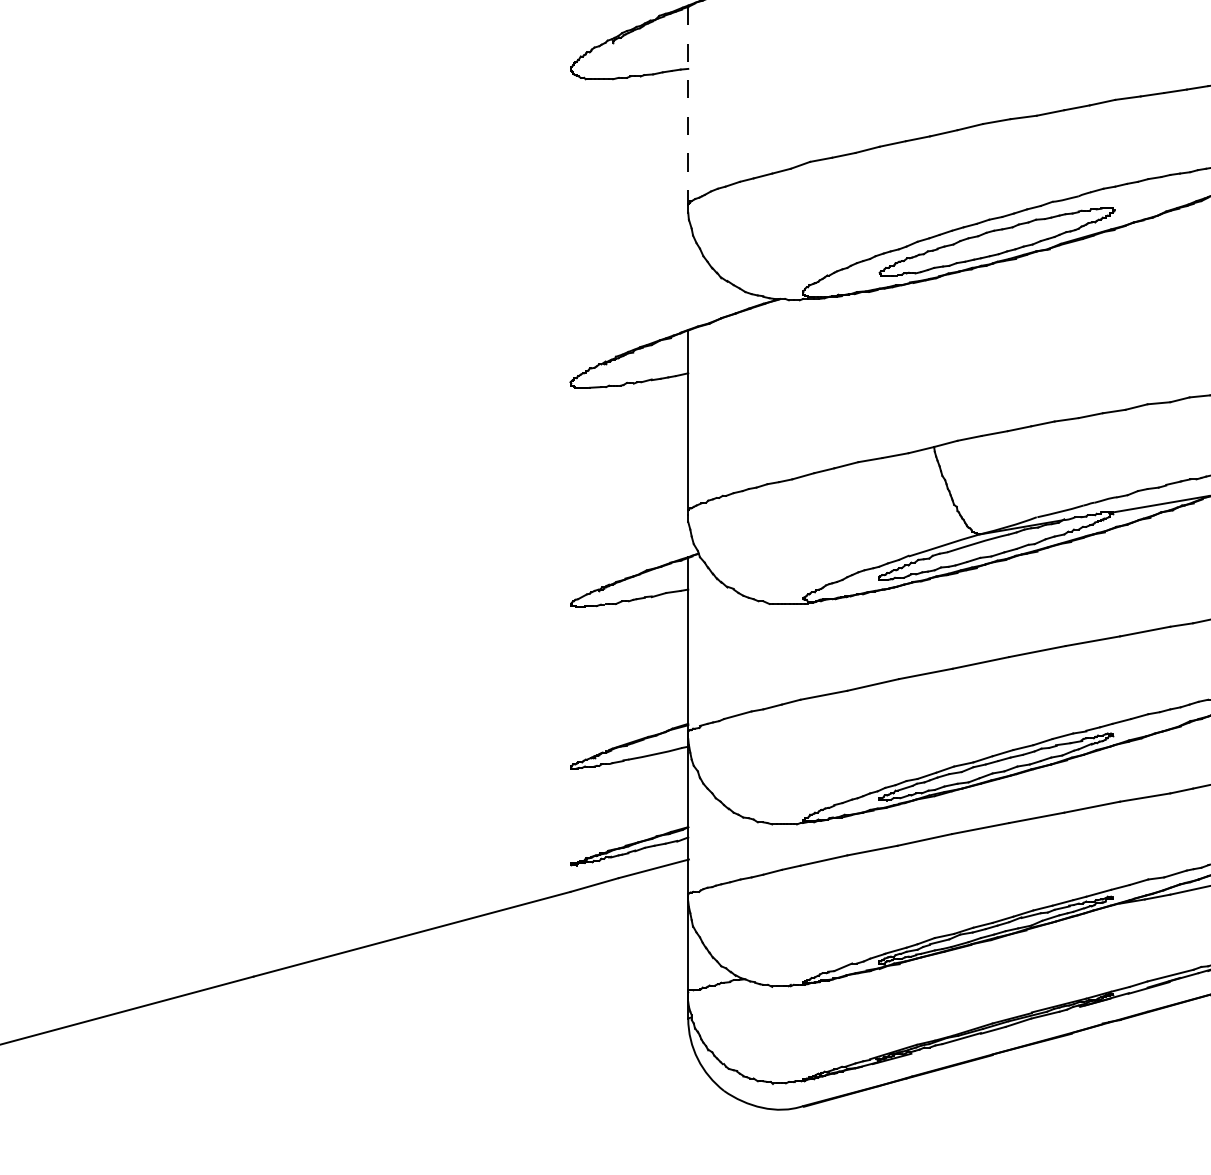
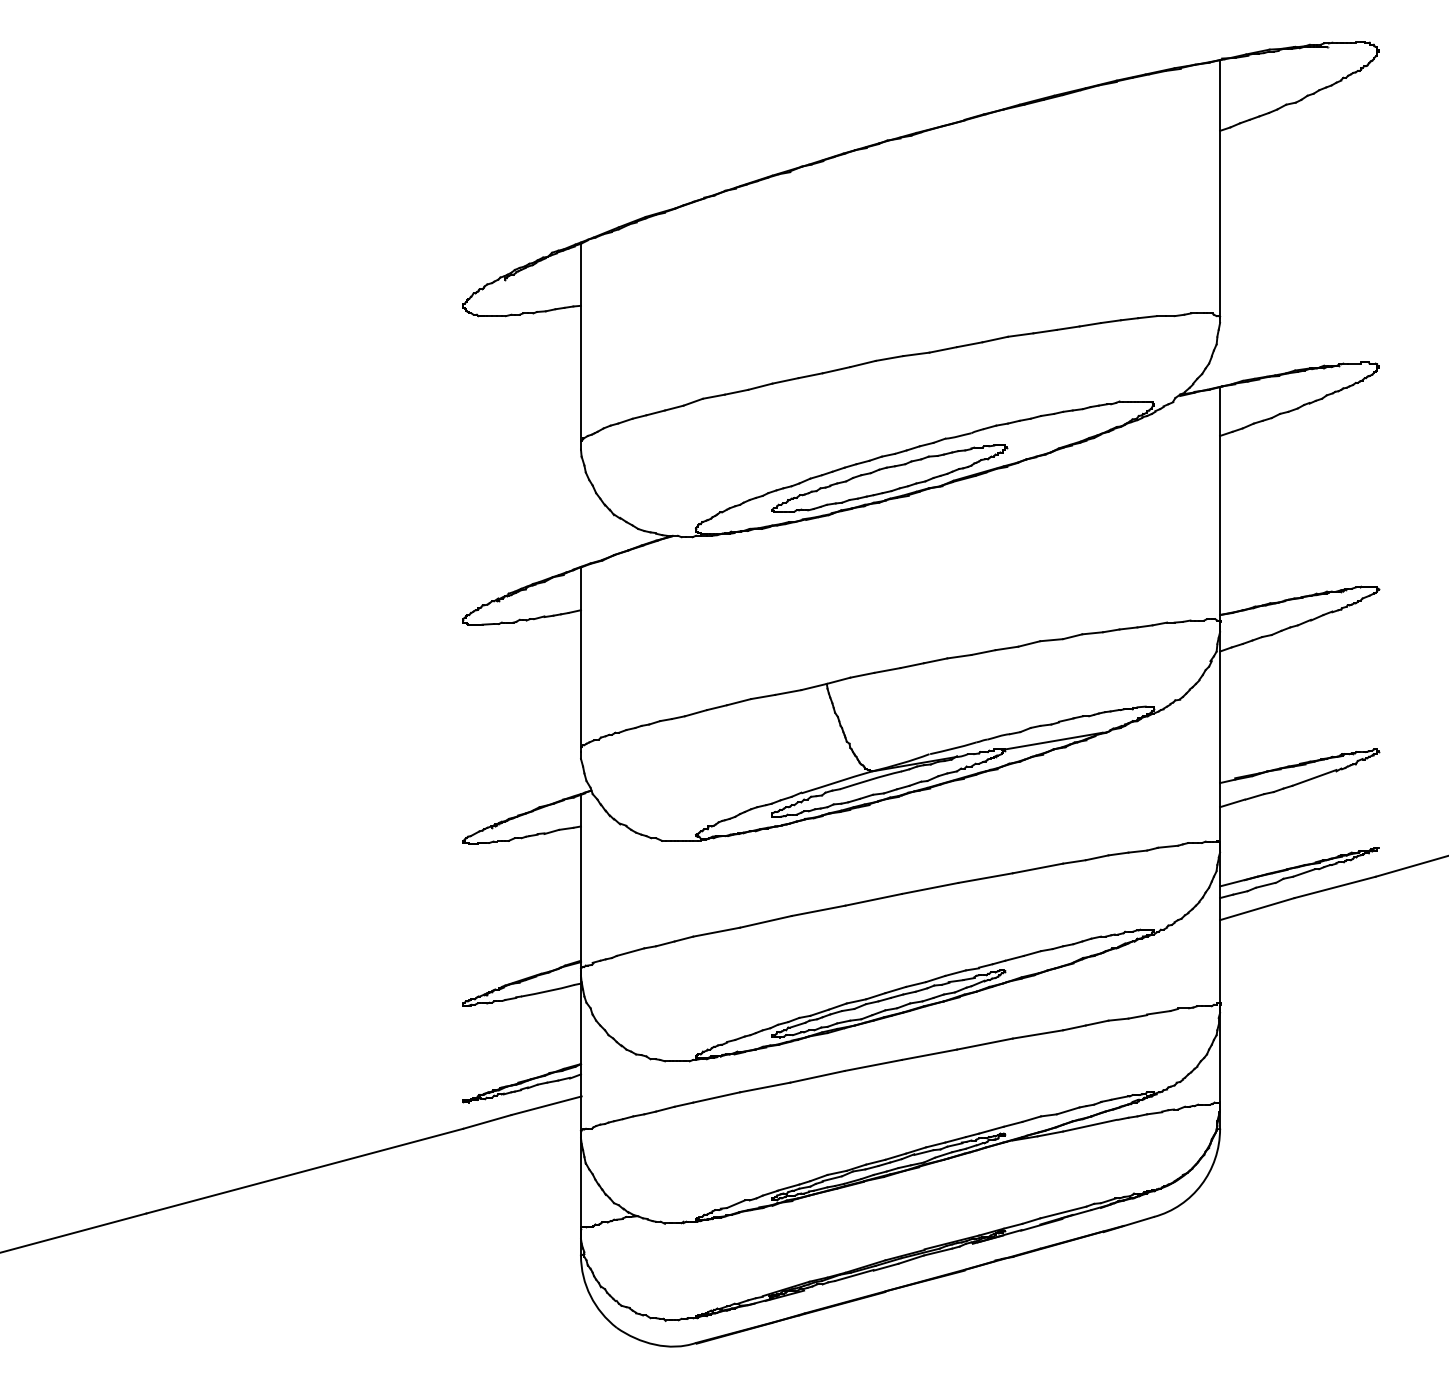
line: (687, 105) -> (580, 342), dashed -> solid

